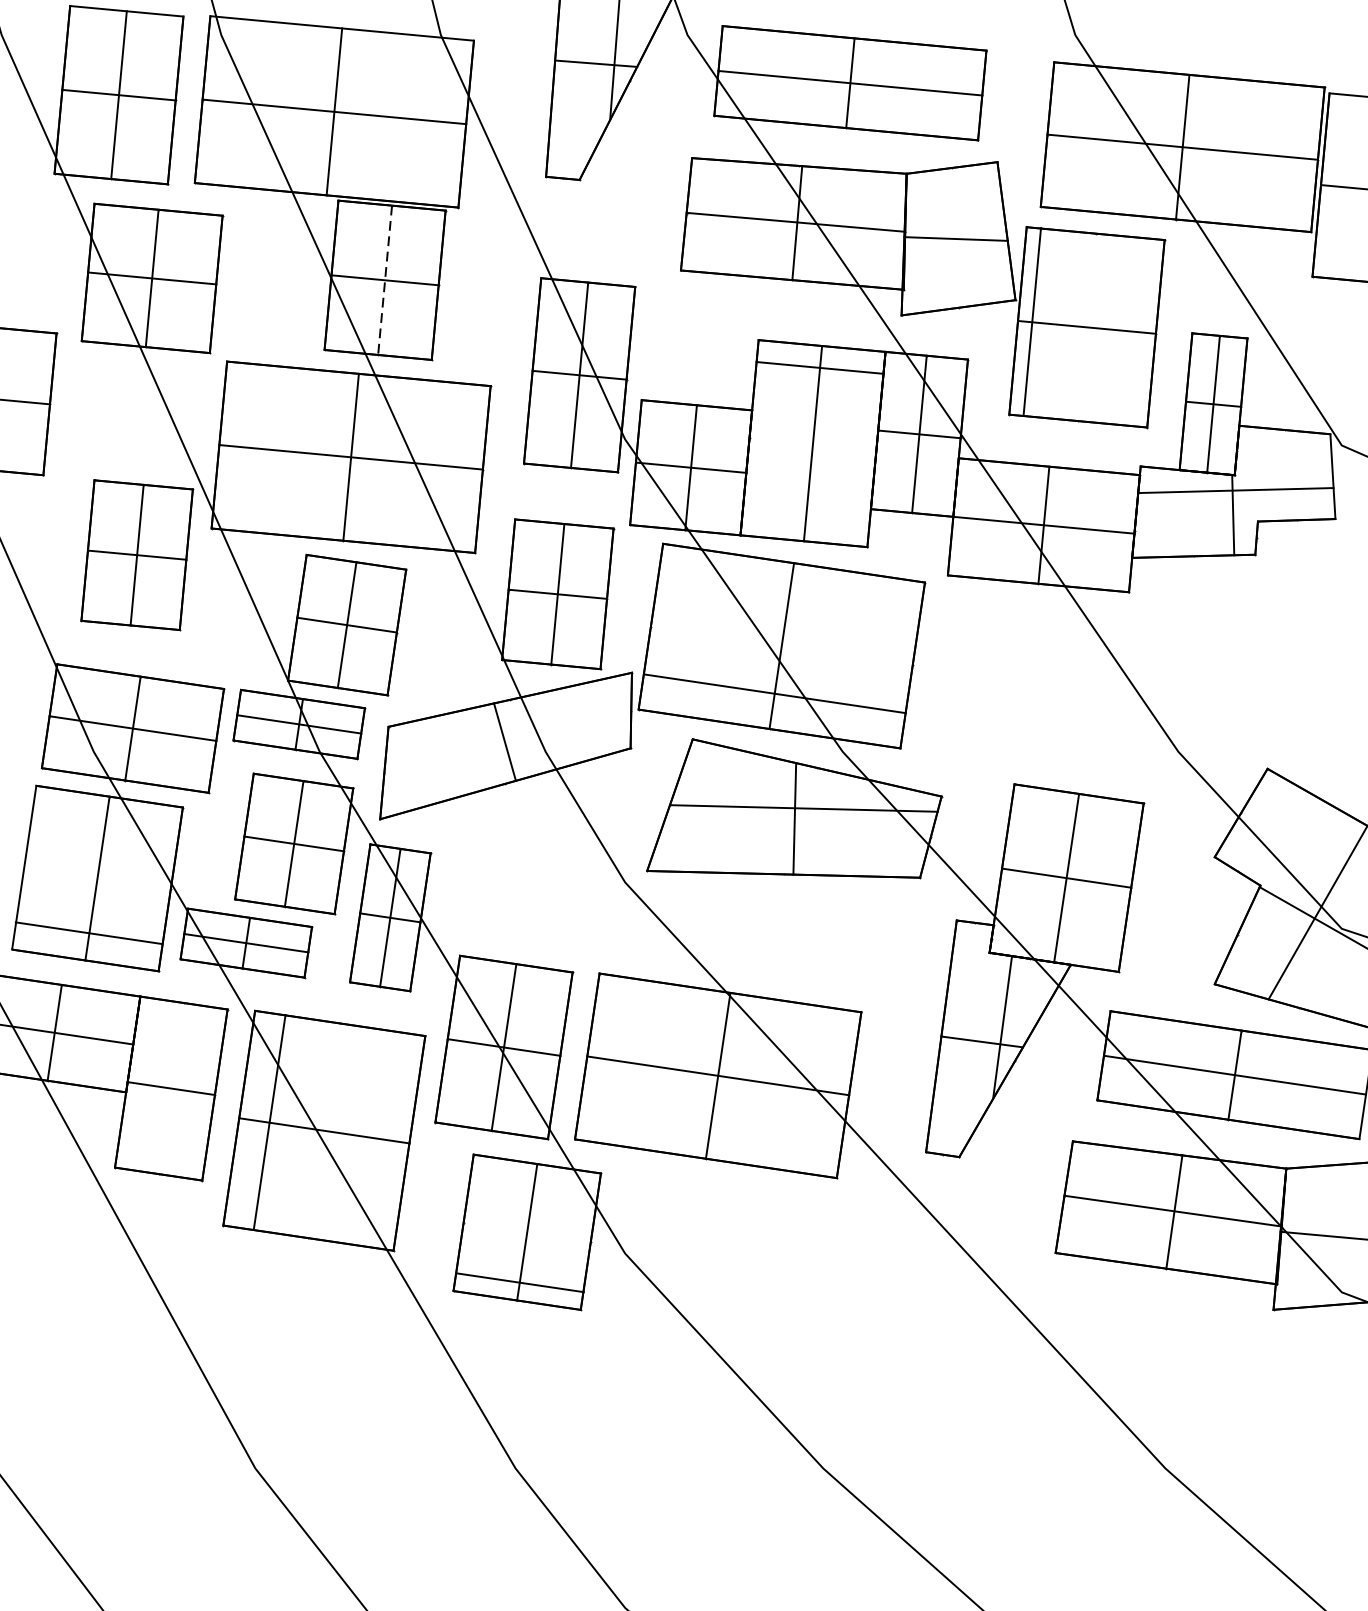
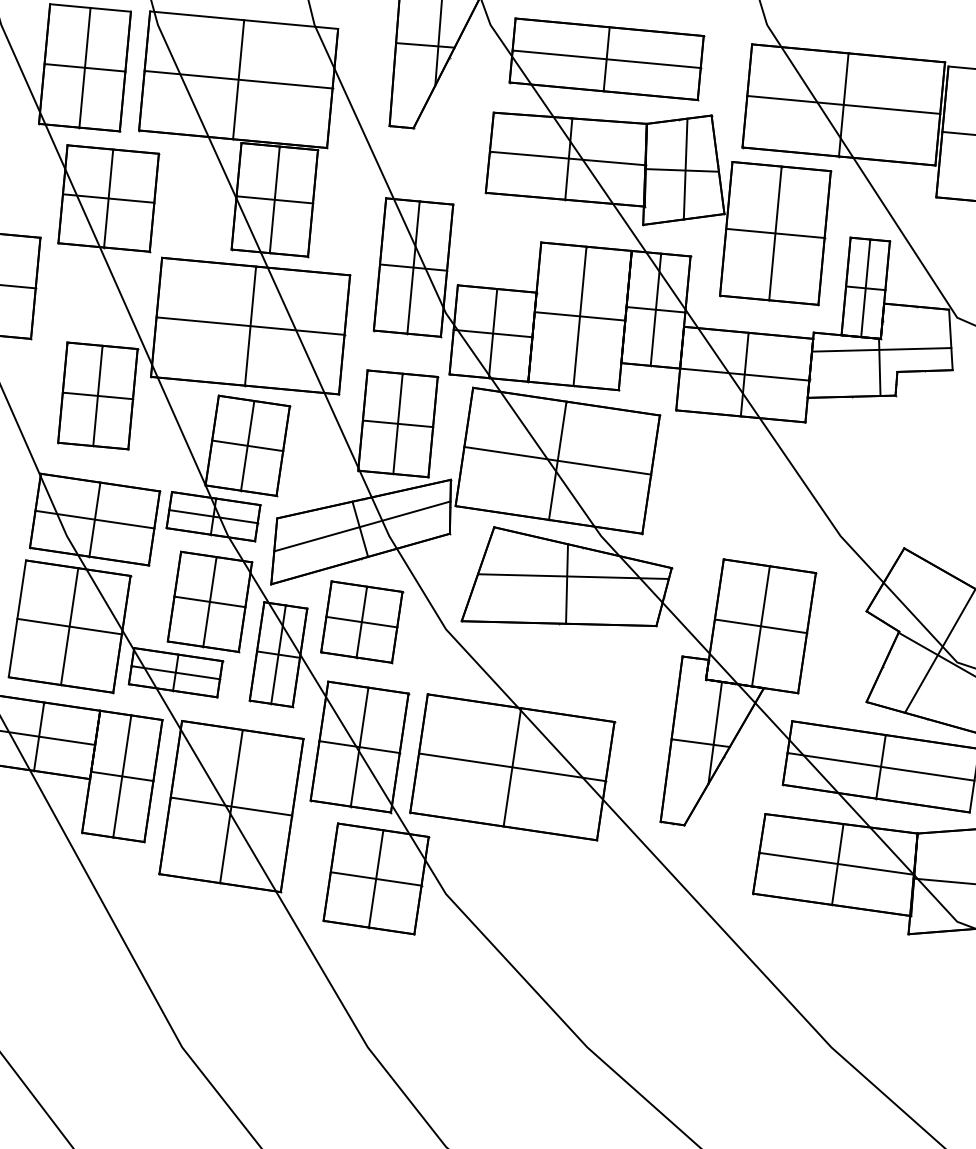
line: (960, 236) -> (685, 168), added
line: (384, 281) -> (274, 200), dashed -> solid
line: (1032, 321) -> (775, 233), moved
line: (819, 368) -> (579, 316), moved
line: (774, 693) -> (557, 460), moved
line: (508, 738) -> (362, 526), added
part: (508, 872) -> (362, 622), added
line: (88, 933) -> (69, 626), moved
line: (171, 1088) -> (122, 776), added
line: (269, 1122) -> (231, 806), moved
line: (519, 1282) -> (375, 878), moved

